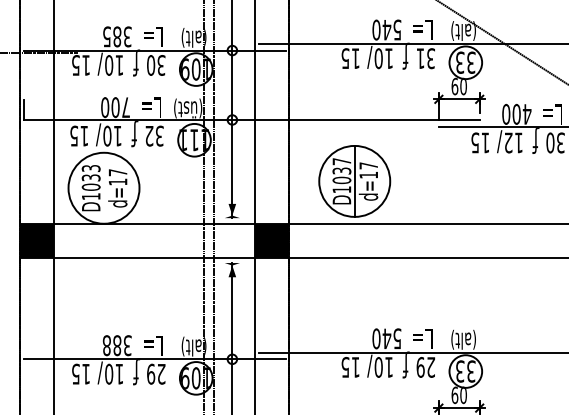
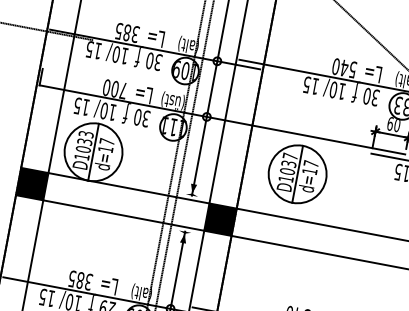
text: (420, 58) -> (367, 96), 31 -> 30
text: (149, 135) -> (138, 116), 32 -> 30
part: (354, 181) -> (297, 174), moved
line: (104, 187) -> (94, 151), added
text: (106, 345) -> (71, 278), 388 -> 385

